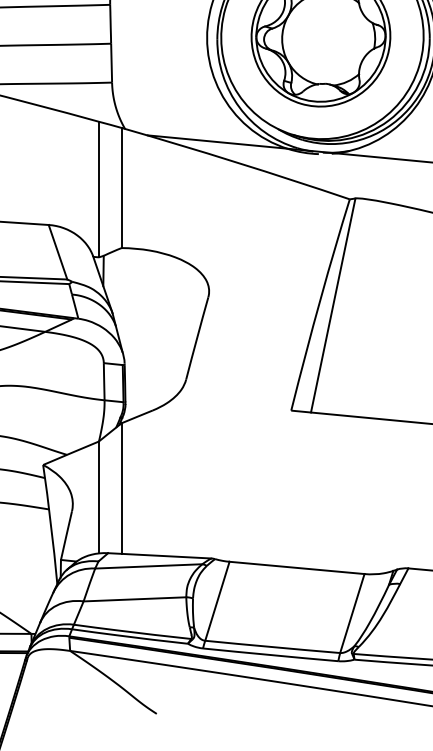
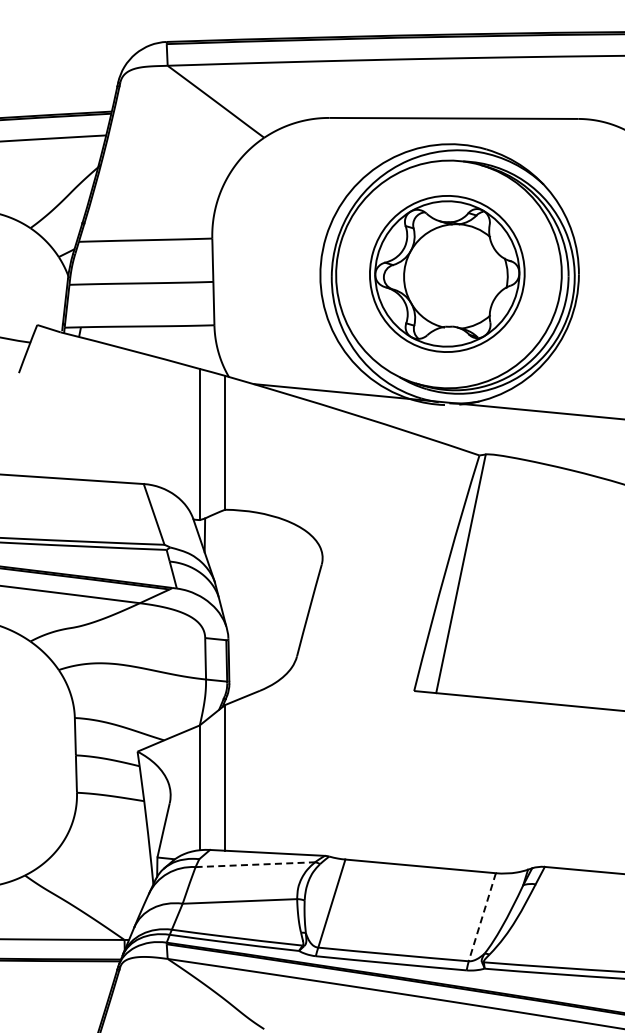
line: (148, 566) -> (255, 864), solid -> dashed
line: (352, 613) -> (482, 917), solid -> dashed

